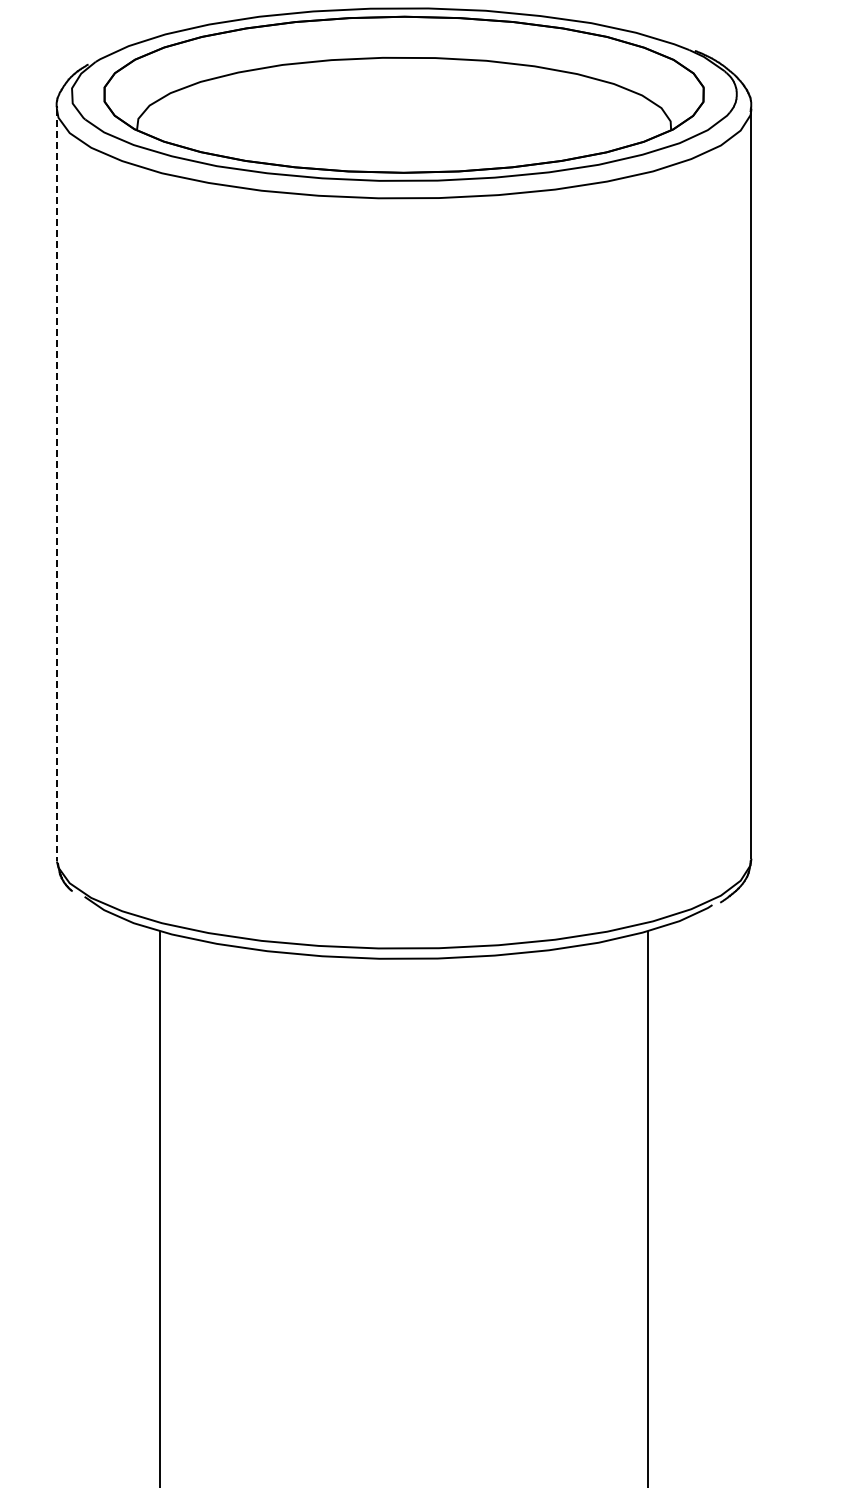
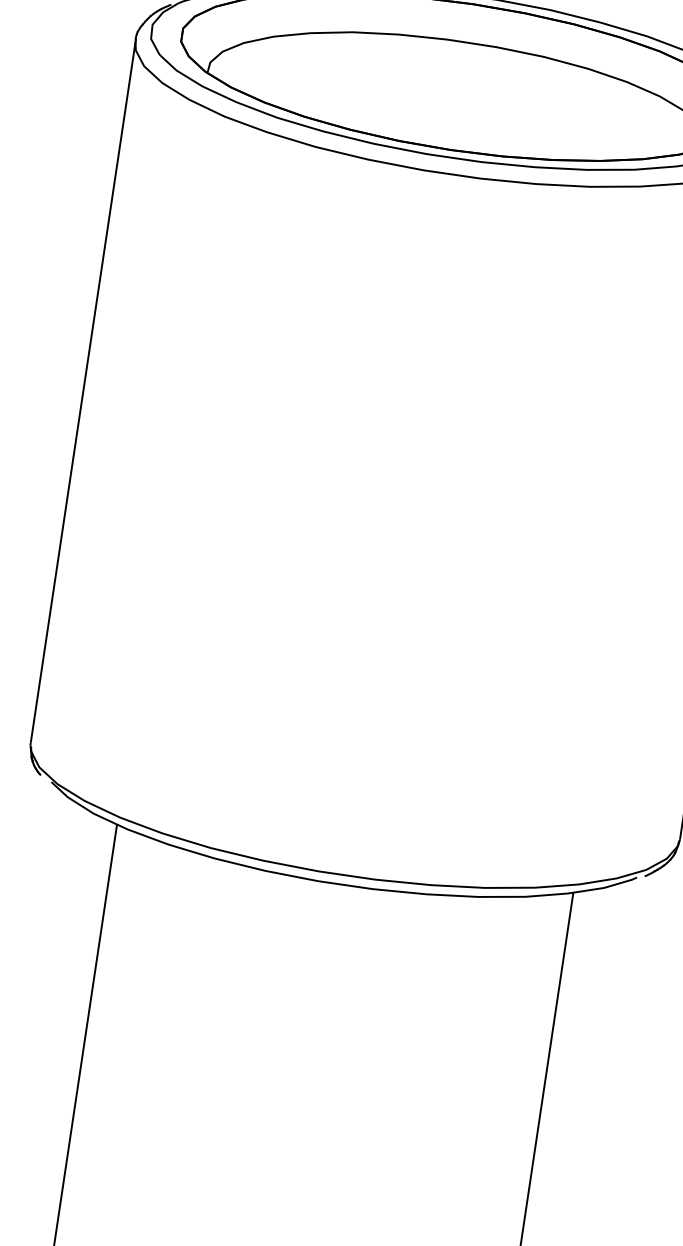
line: (56, 484) -> (82, 392), dashed -> solid

